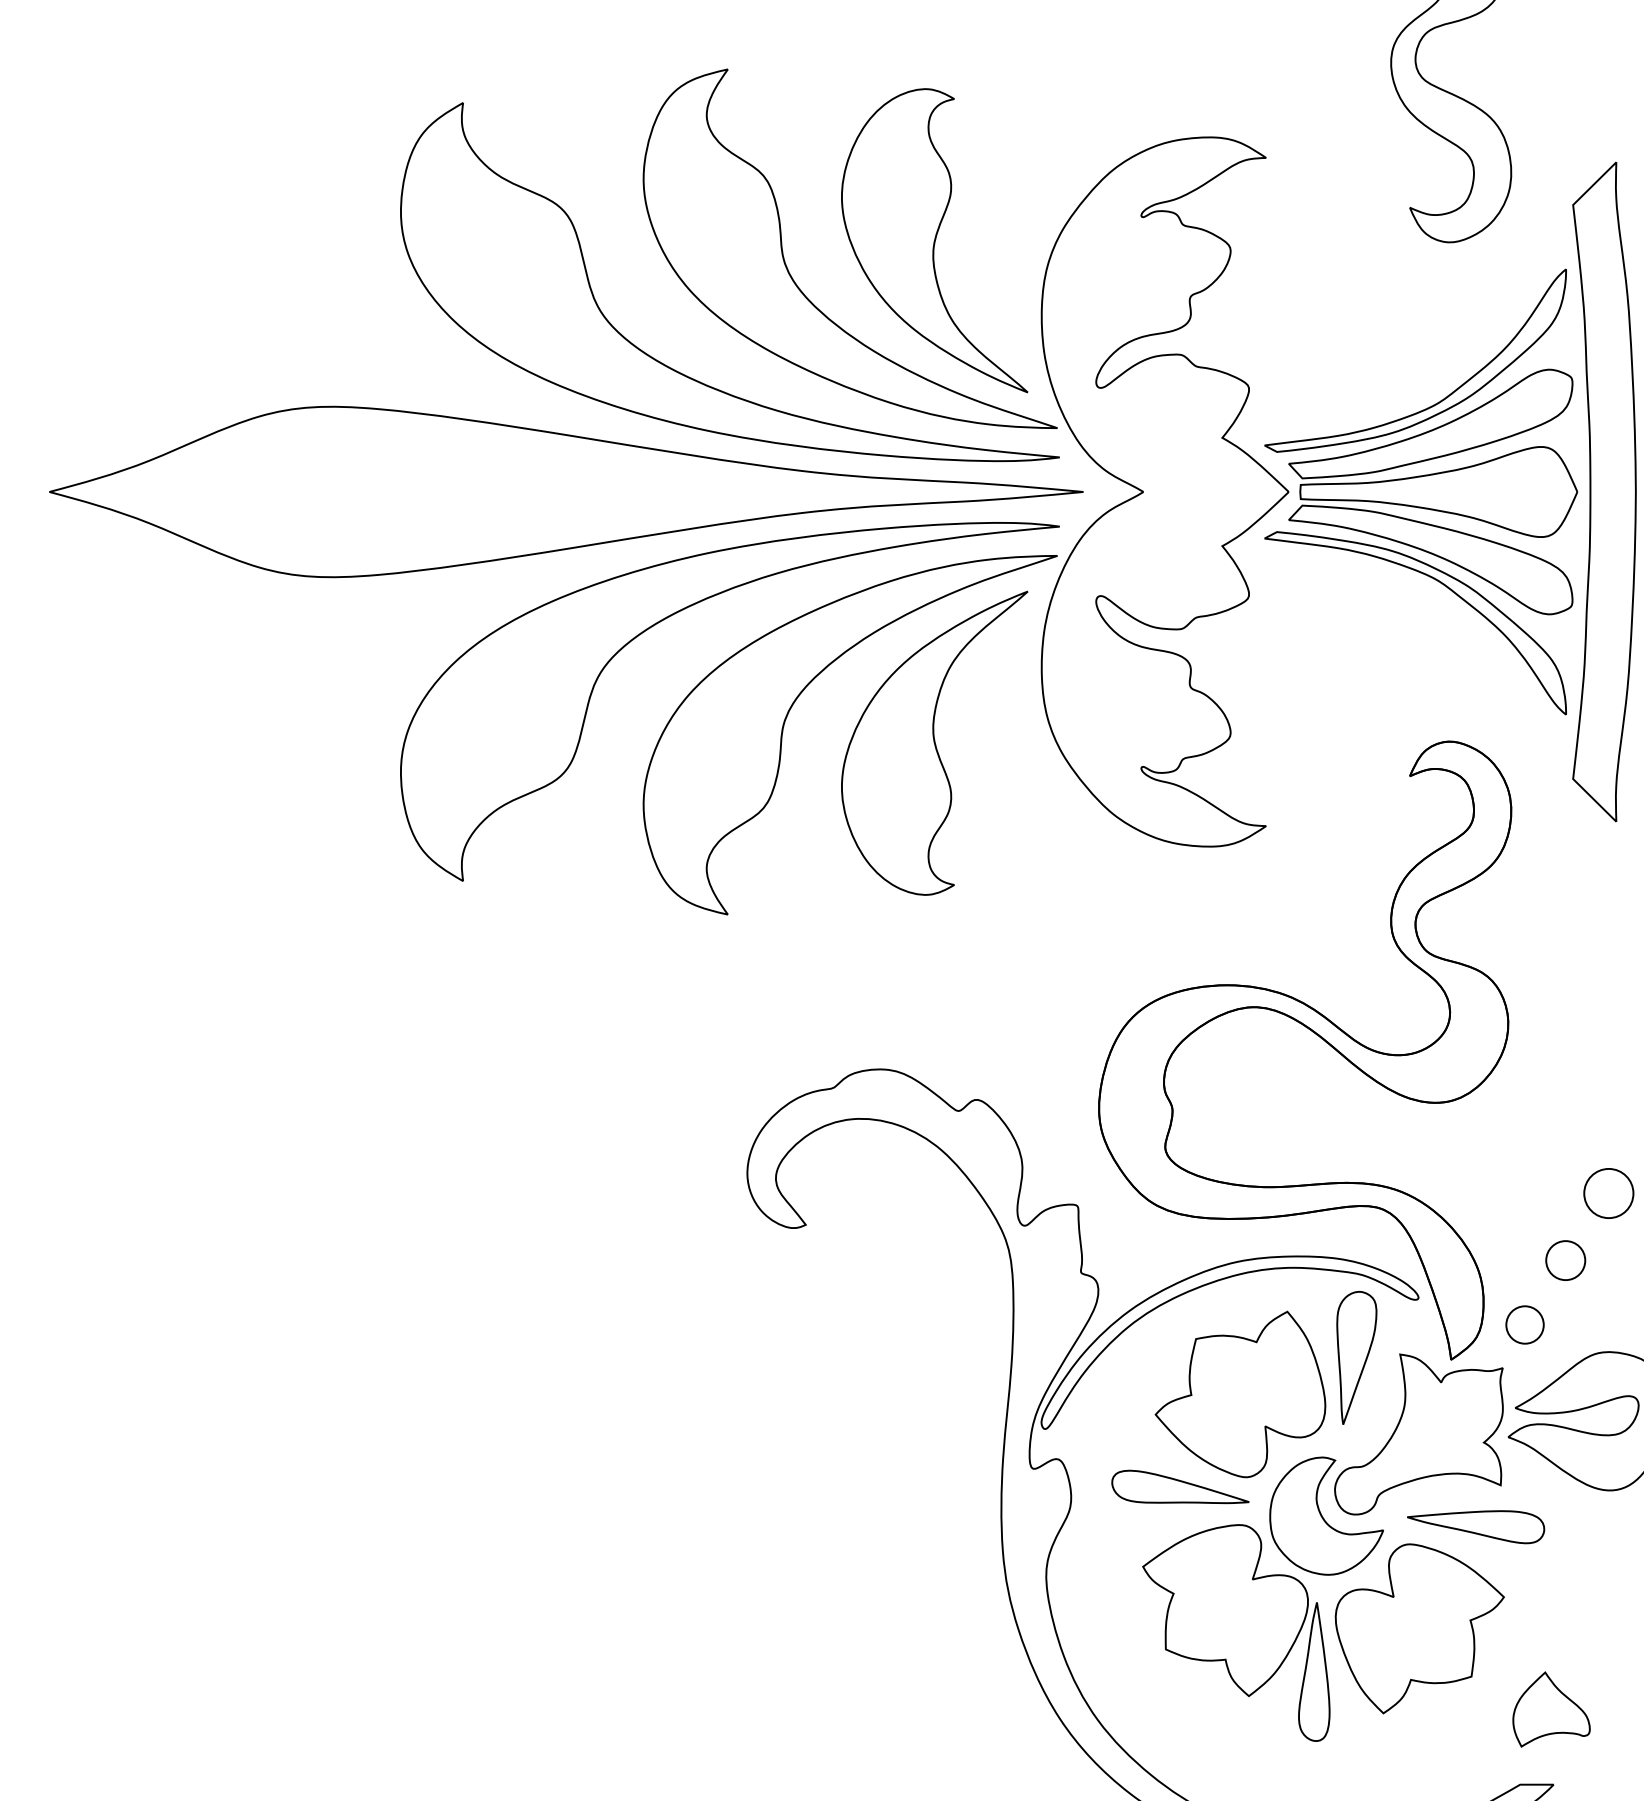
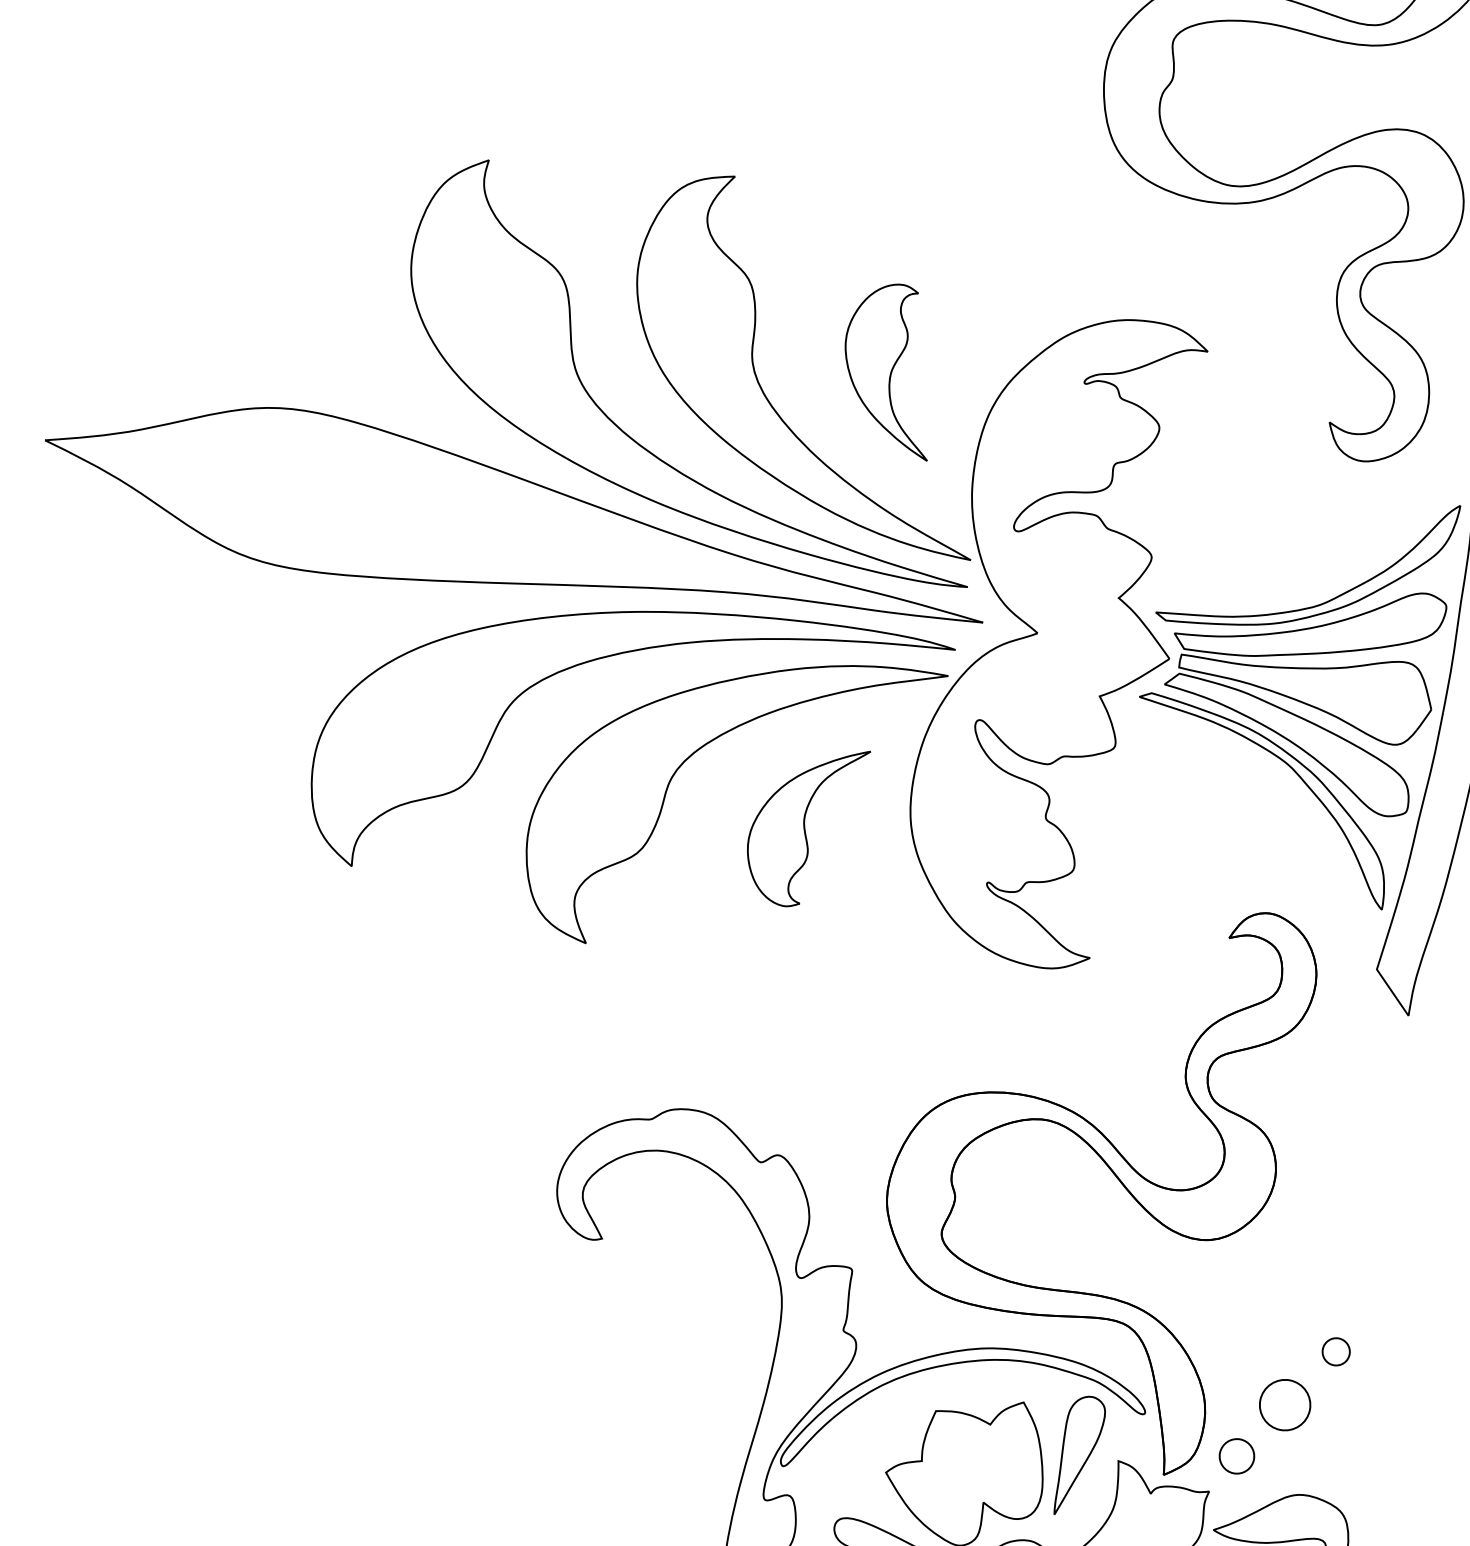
part: (934, 240) -> (892, 368), size x0.6
part: (934, 742) -> (803, 823), size x0.6
part: (1608, 1193) -> (1335, 1351), size x0.6
part: (1565, 1260) -> (1285, 1404), size x1.4

